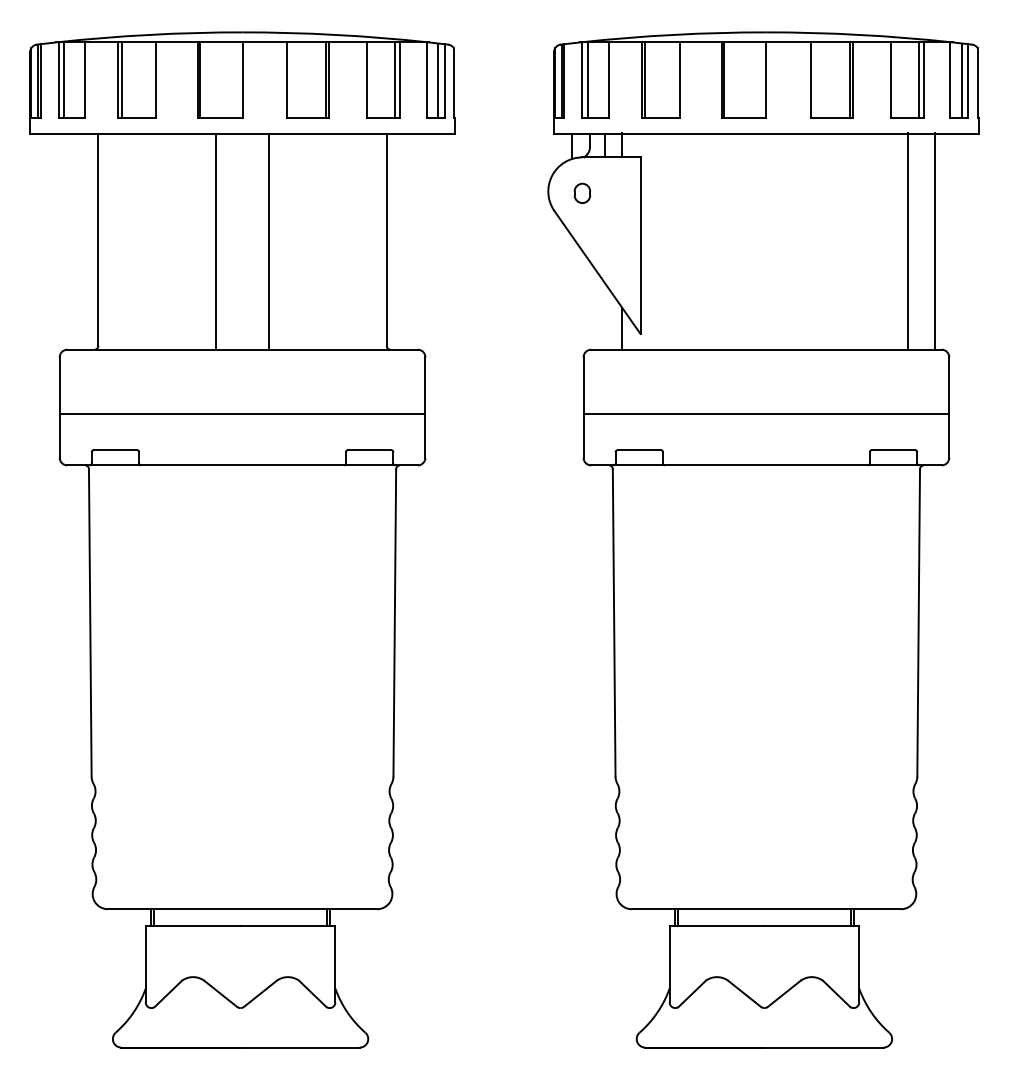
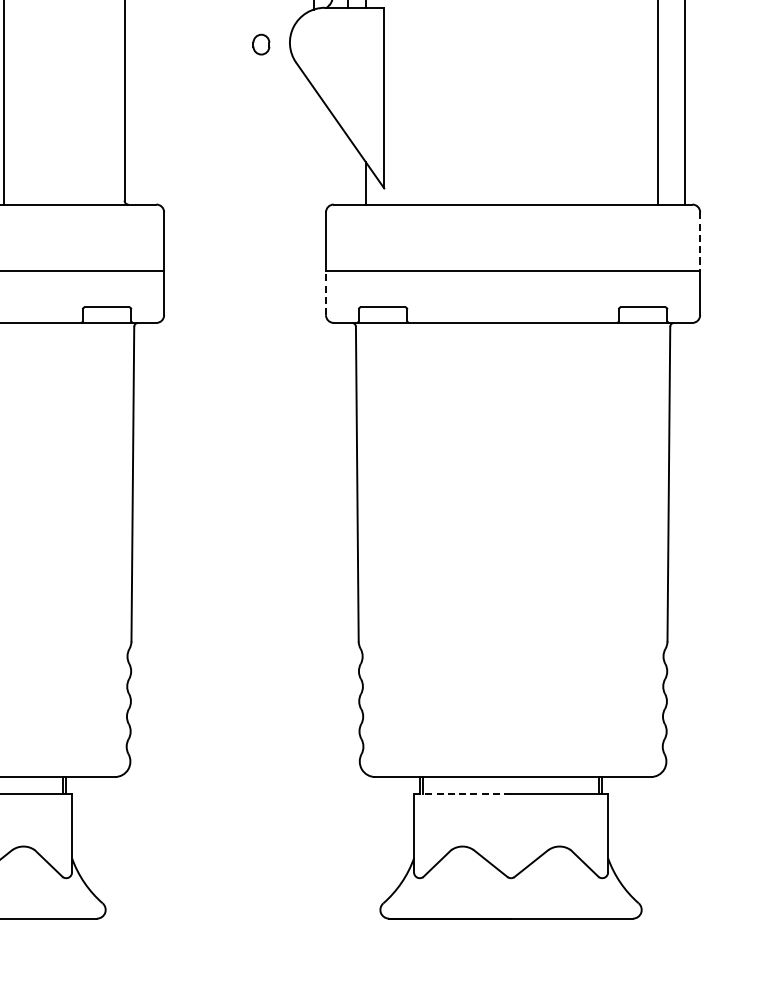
part: (582, 192) -> (261, 43), moved
line: (949, 386) -> (700, 242), solid -> dashed
line: (583, 436) -> (325, 293), solid -> dashed
line: (717, 926) -> (463, 794), solid -> dashed

